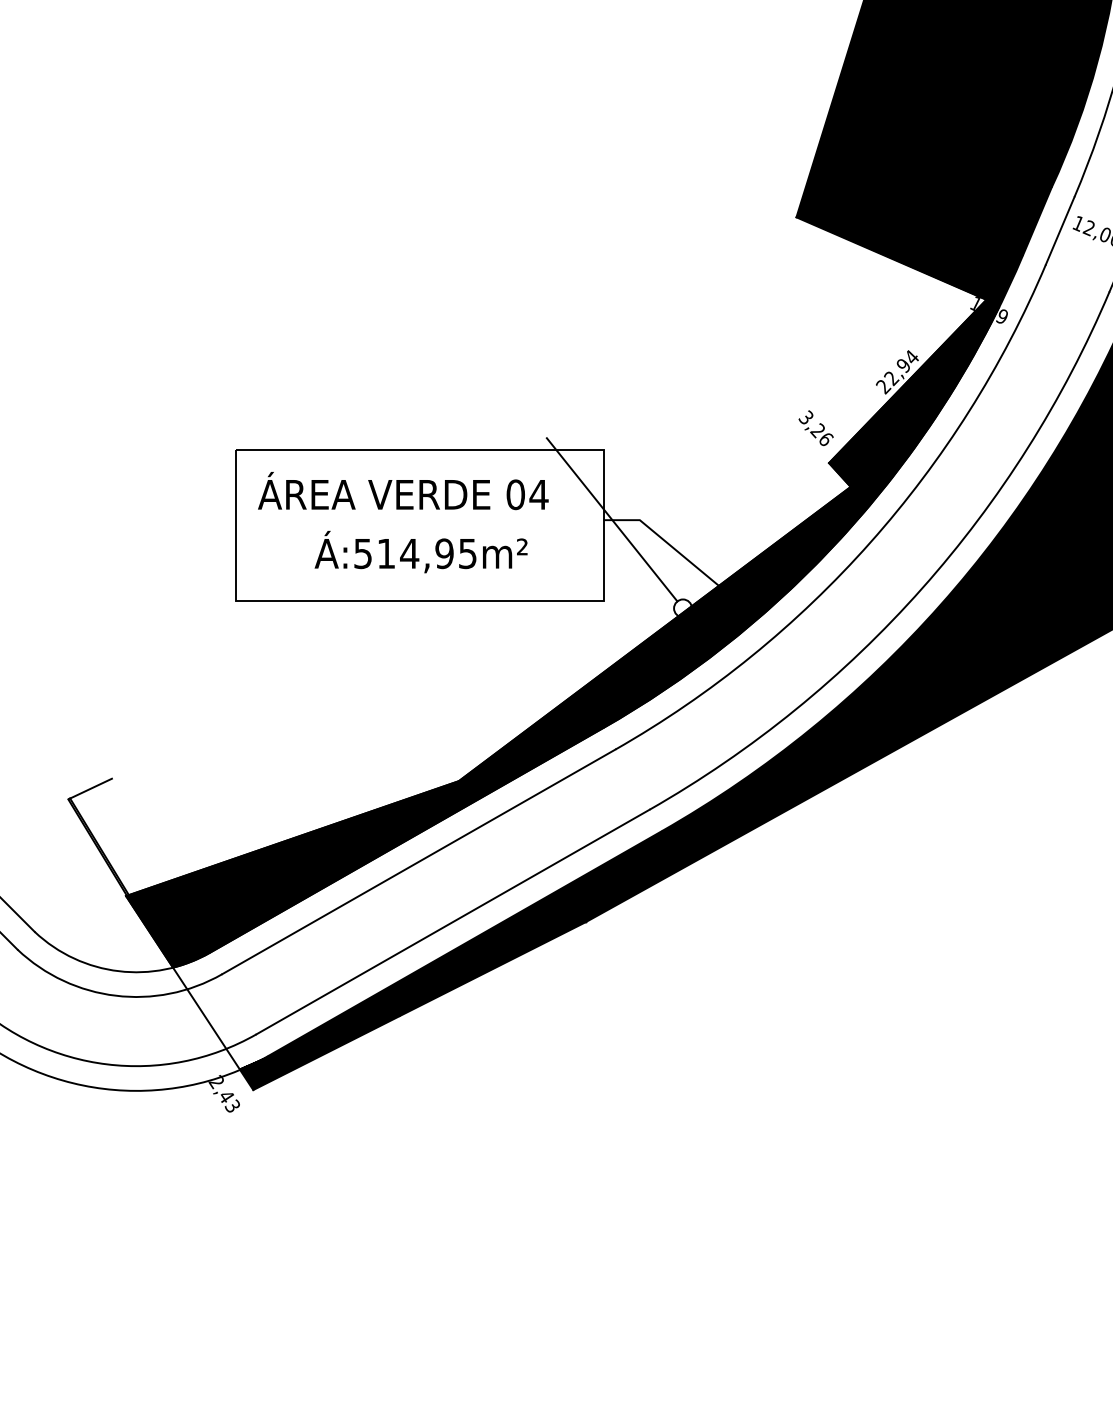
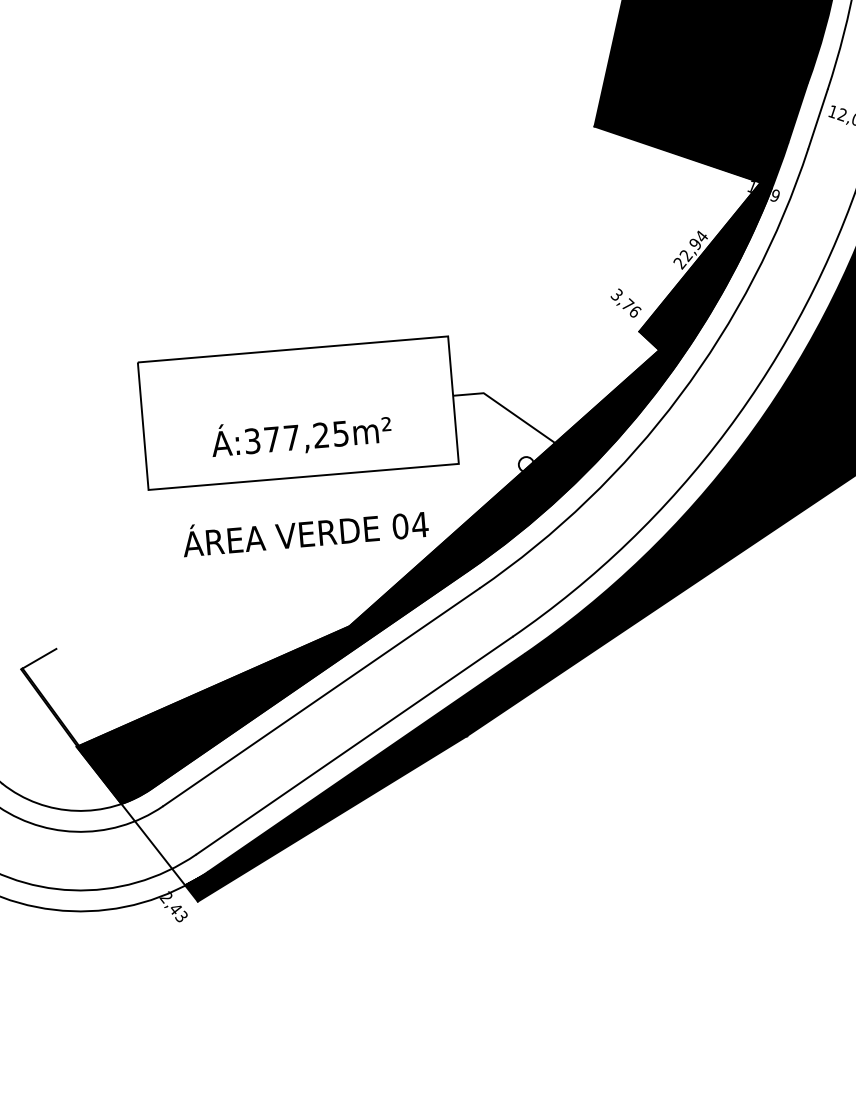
text: (818, 430) -> (628, 304), 3,26 -> 3,76
text: (403, 491) -> (305, 531), moved
line: (611, 519) -> (459, 394), removed
text: (404, 553) -> (287, 438), Á:514,95m² -> Á:377,25m²

